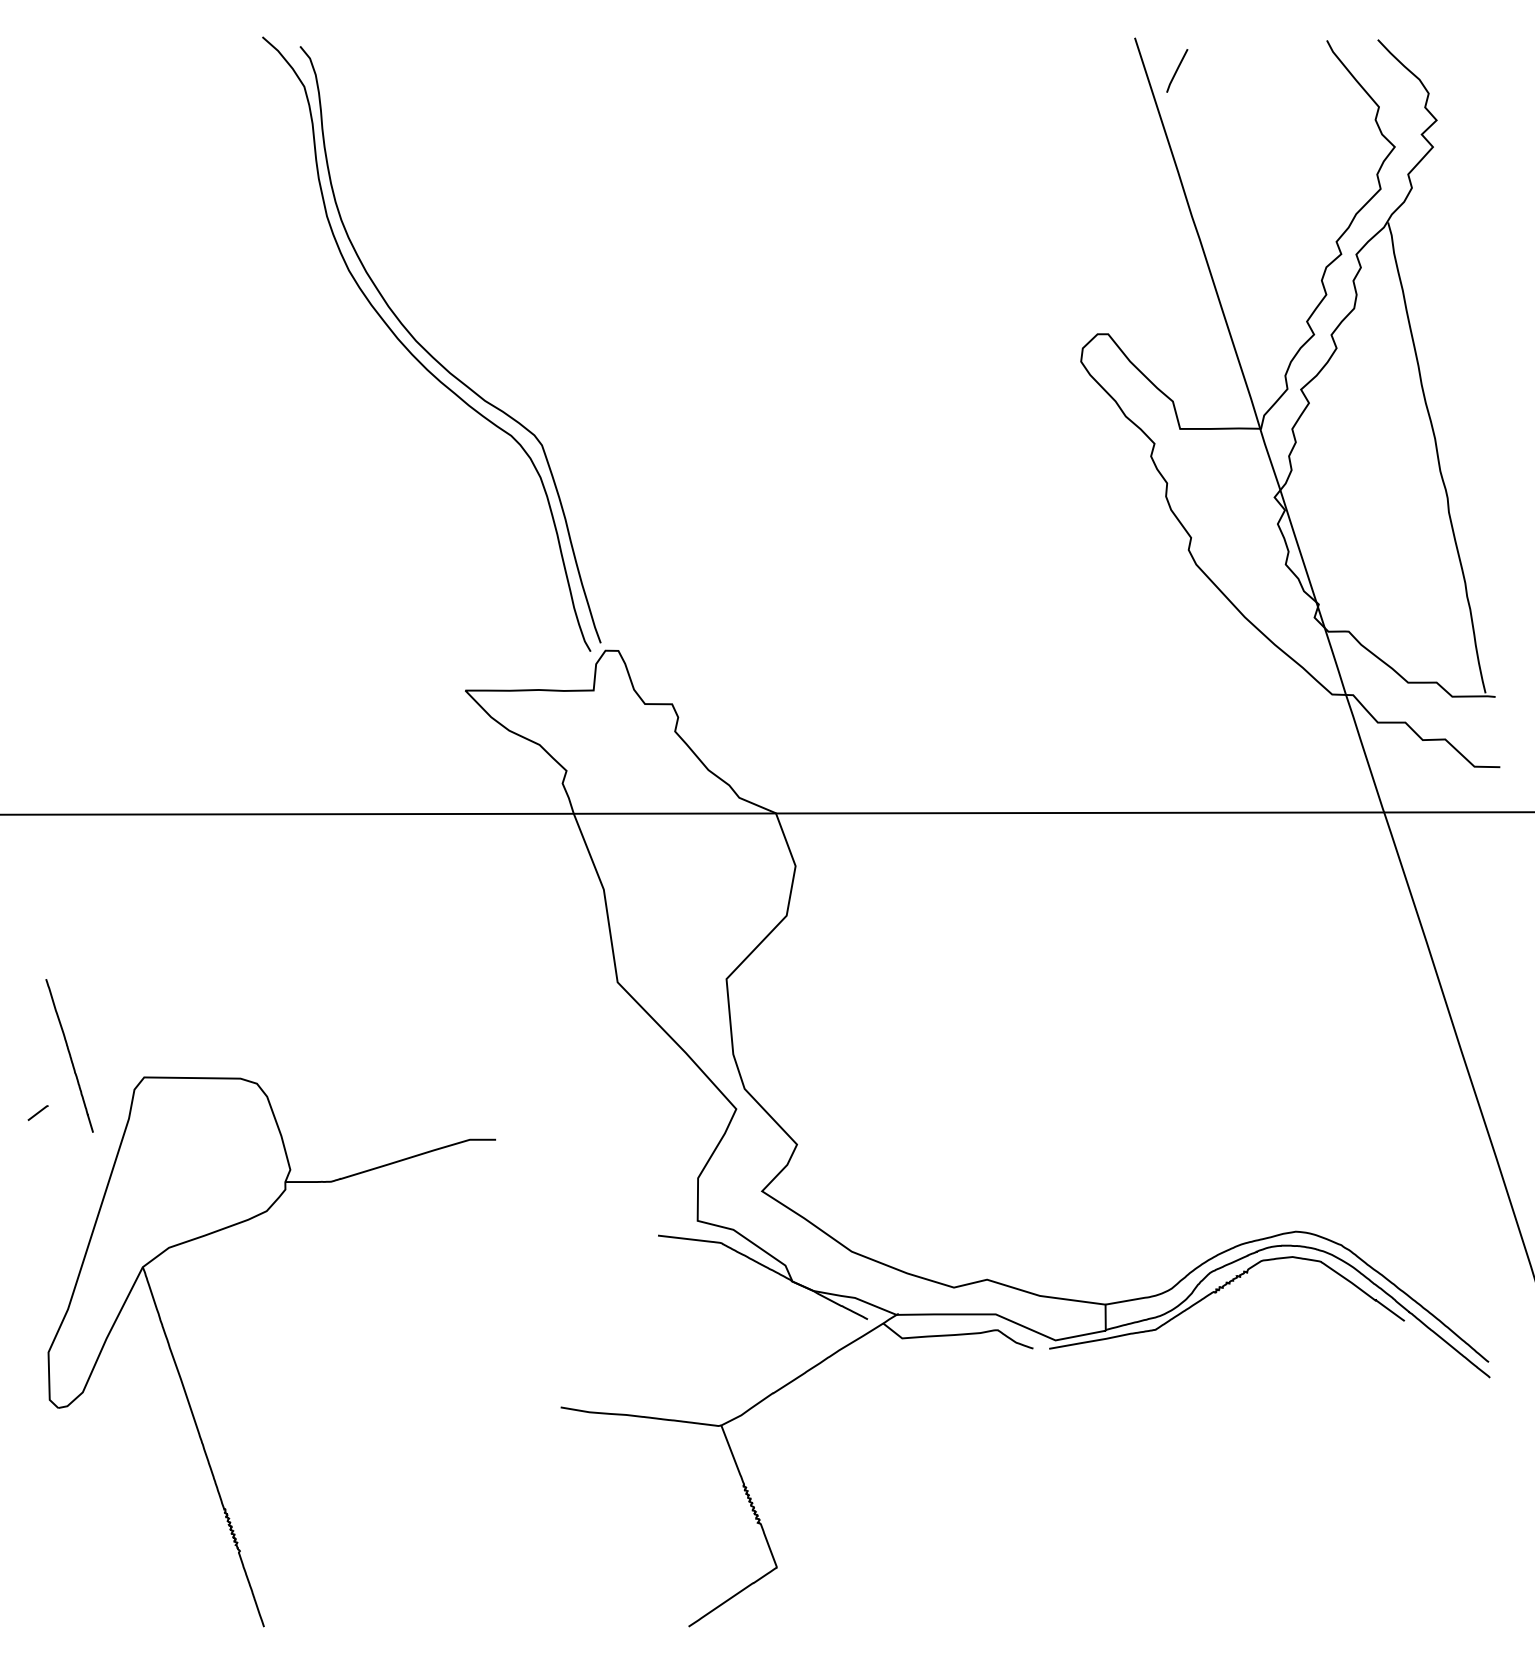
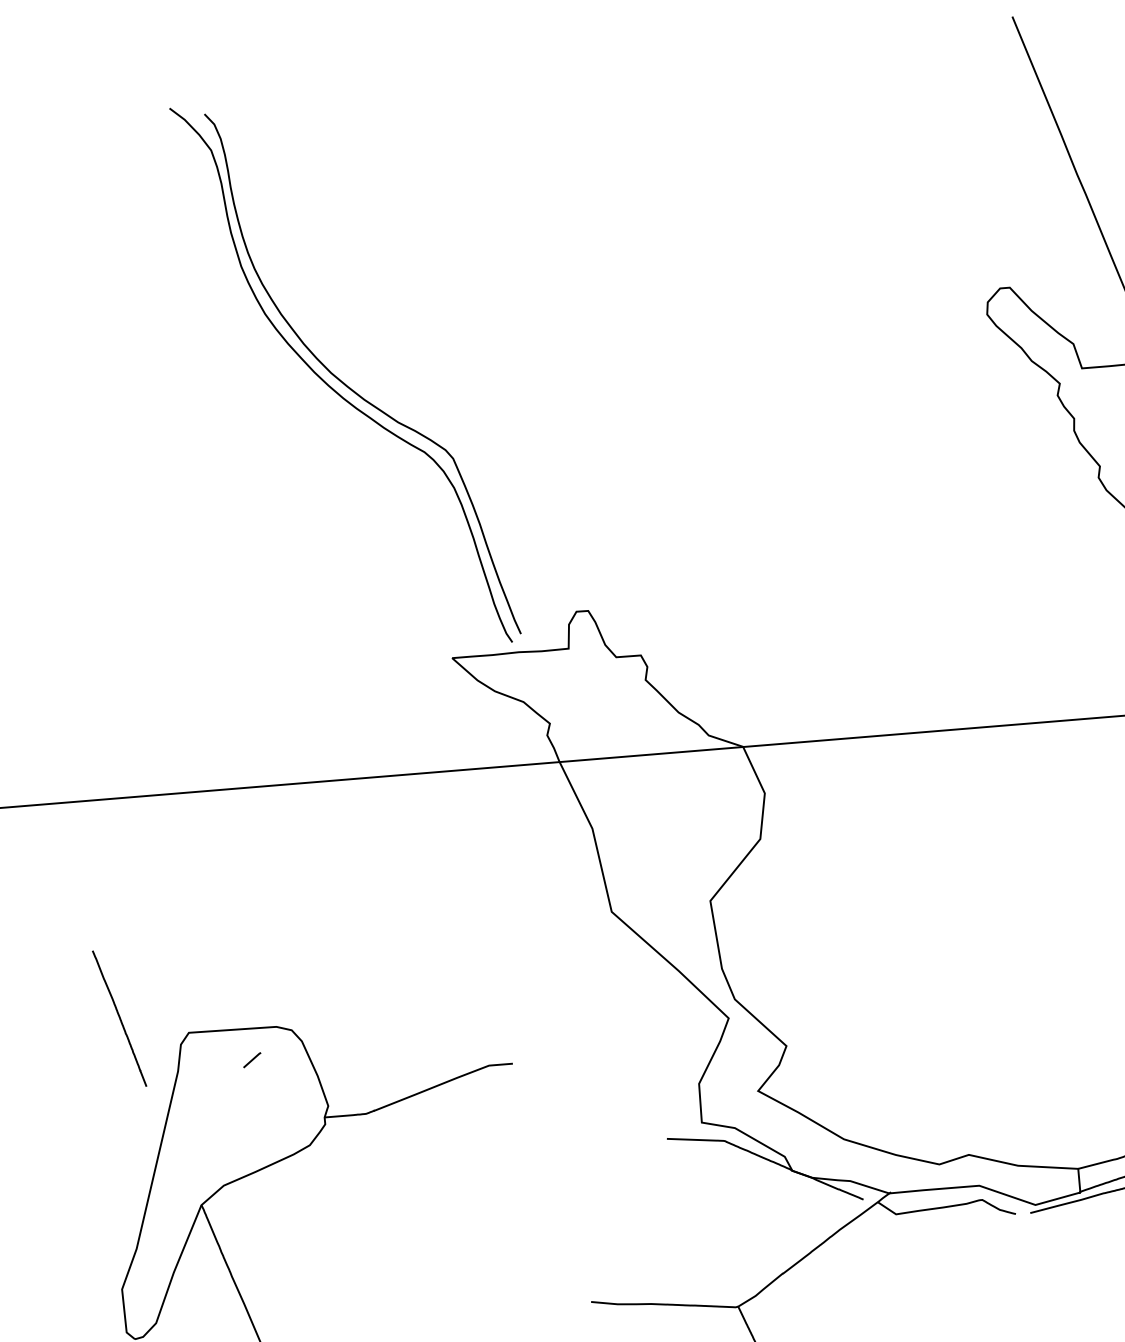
line: (1177, 70) -> (1053, 43), removed
part: (425, 348) -> (340, 379), moved
line: (37, 1112) -> (251, 1059), moved

